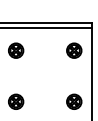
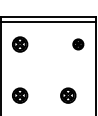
part: (74, 50) -> (78, 44), size x0.7
part: (74, 101) -> (68, 95), moved

